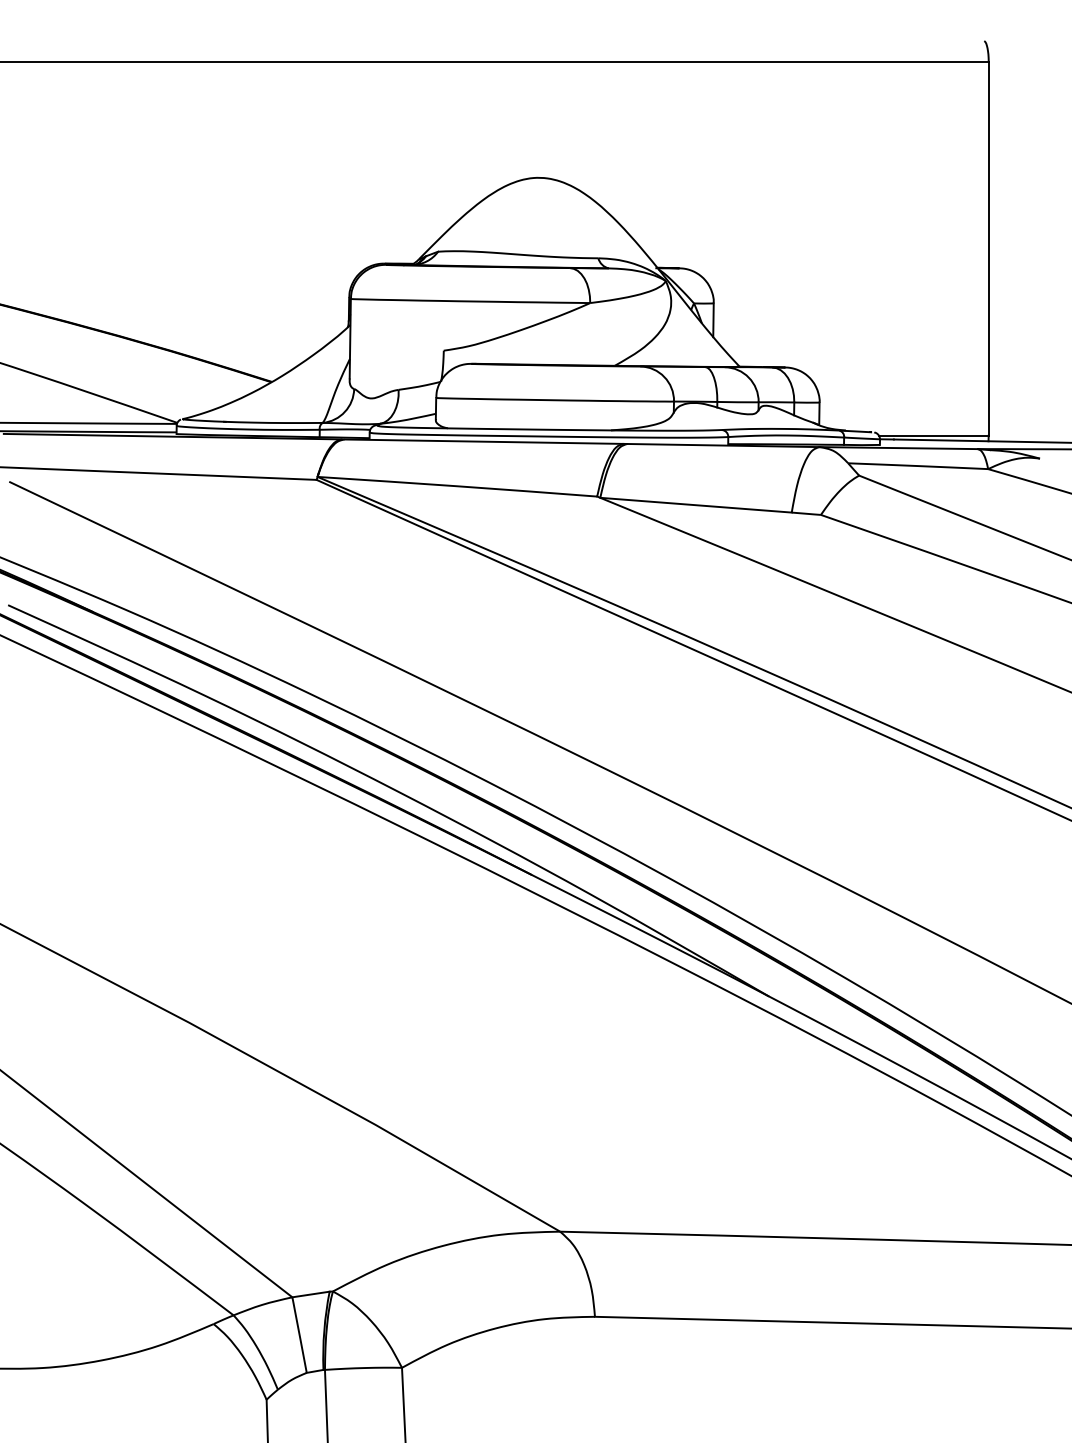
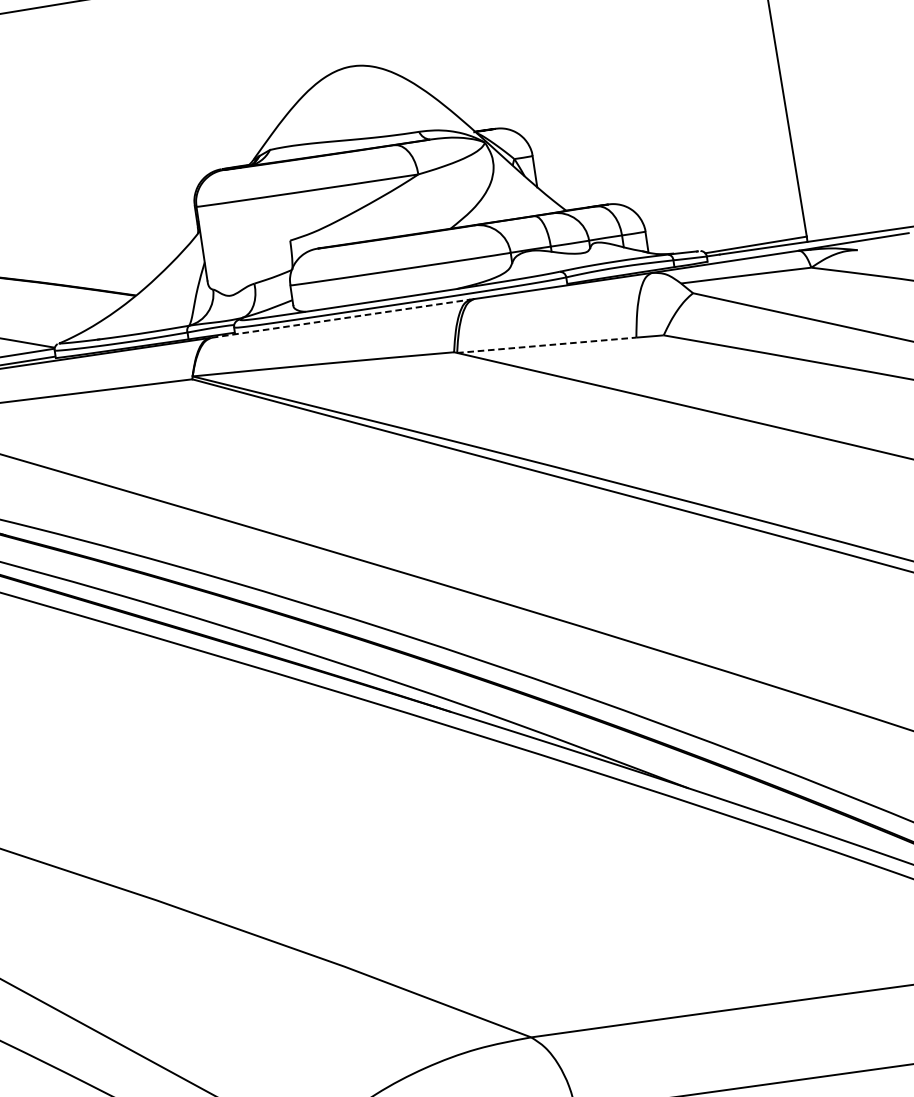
line: (484, 441) -> (341, 318), solid -> dashed
line: (696, 505) -> (547, 345), solid -> dashed

